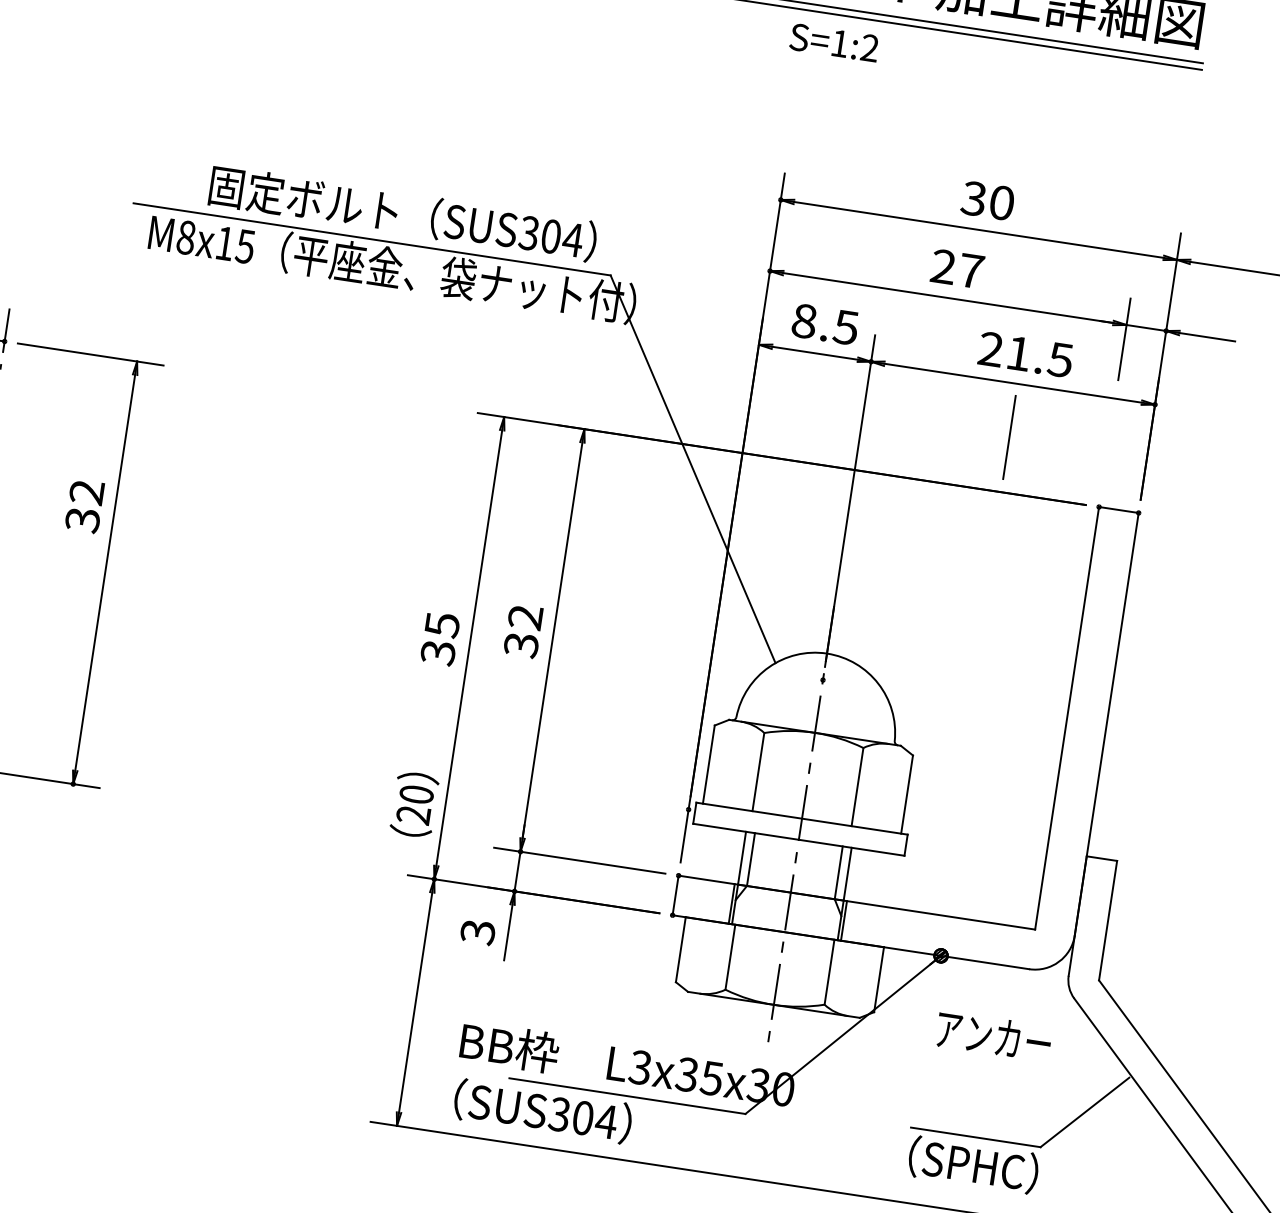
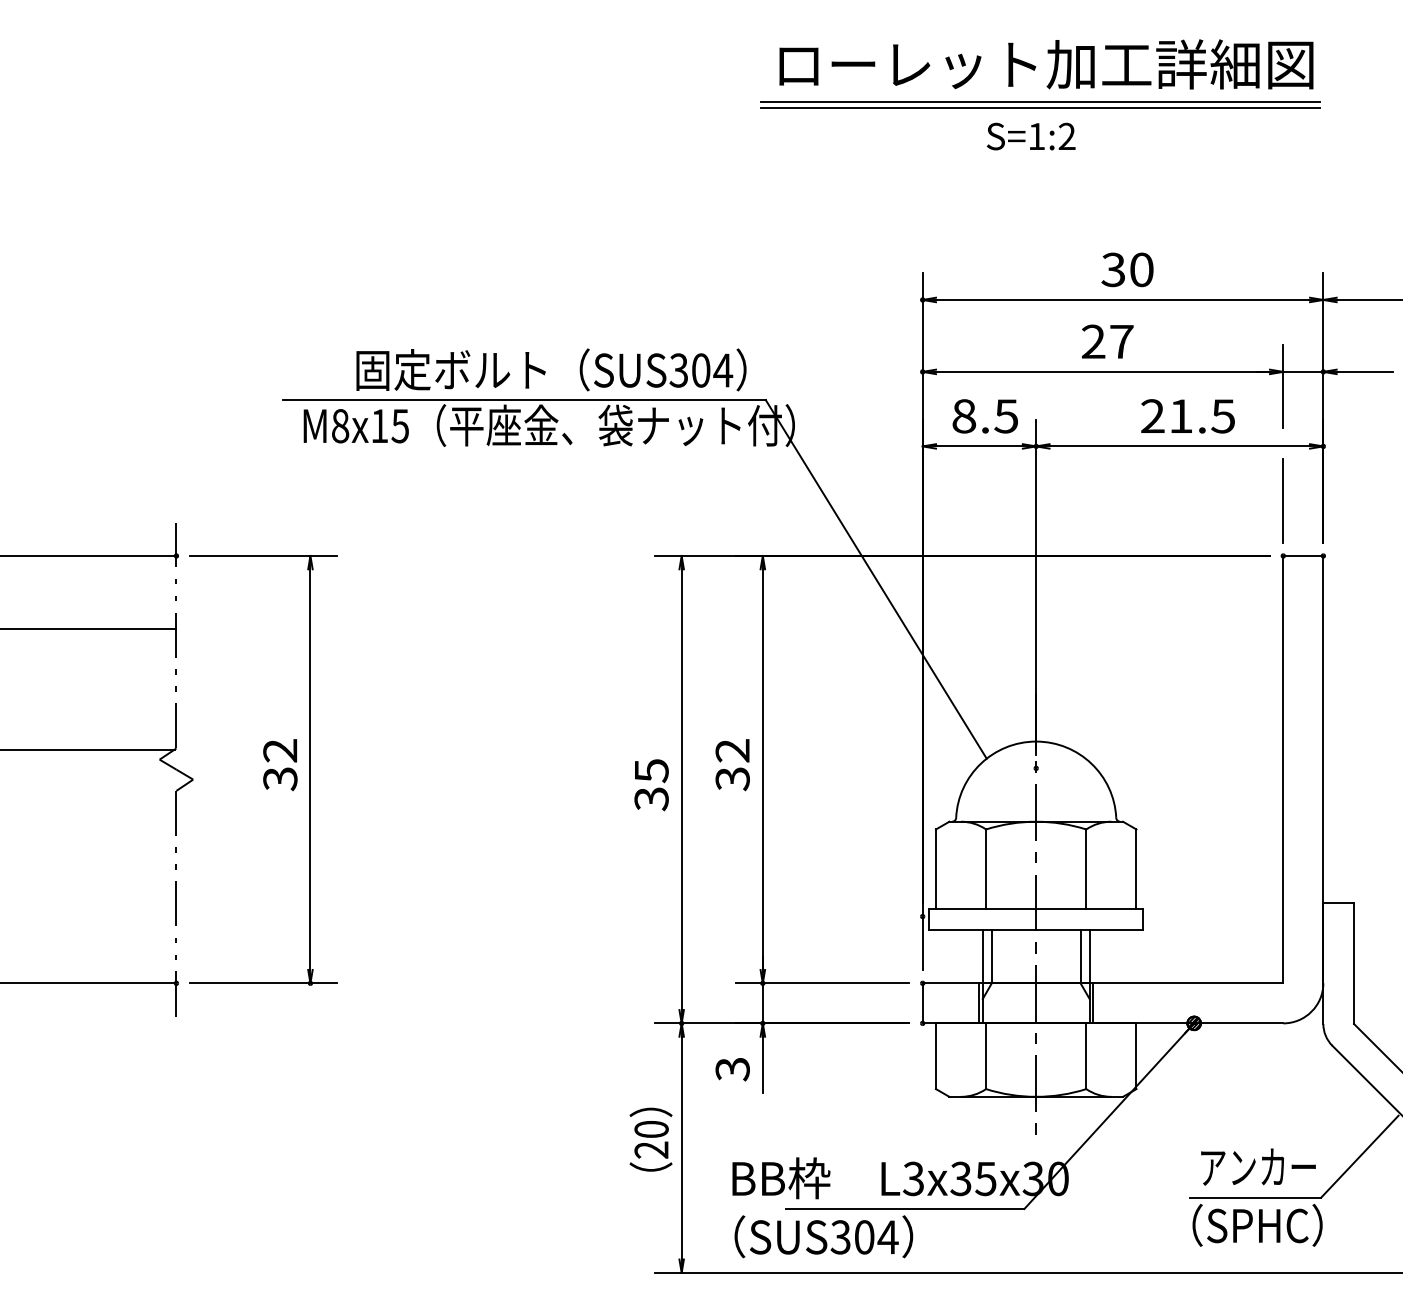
text: (833, 42) -> (1030, 136), moved
line: (1008, 437) -> (1282, 500), moved
text: (84, 506) -> (280, 765), moved
text: (414, 804) -> (650, 1139), moved
text: (994, 1035) -> (1258, 1166), moved

